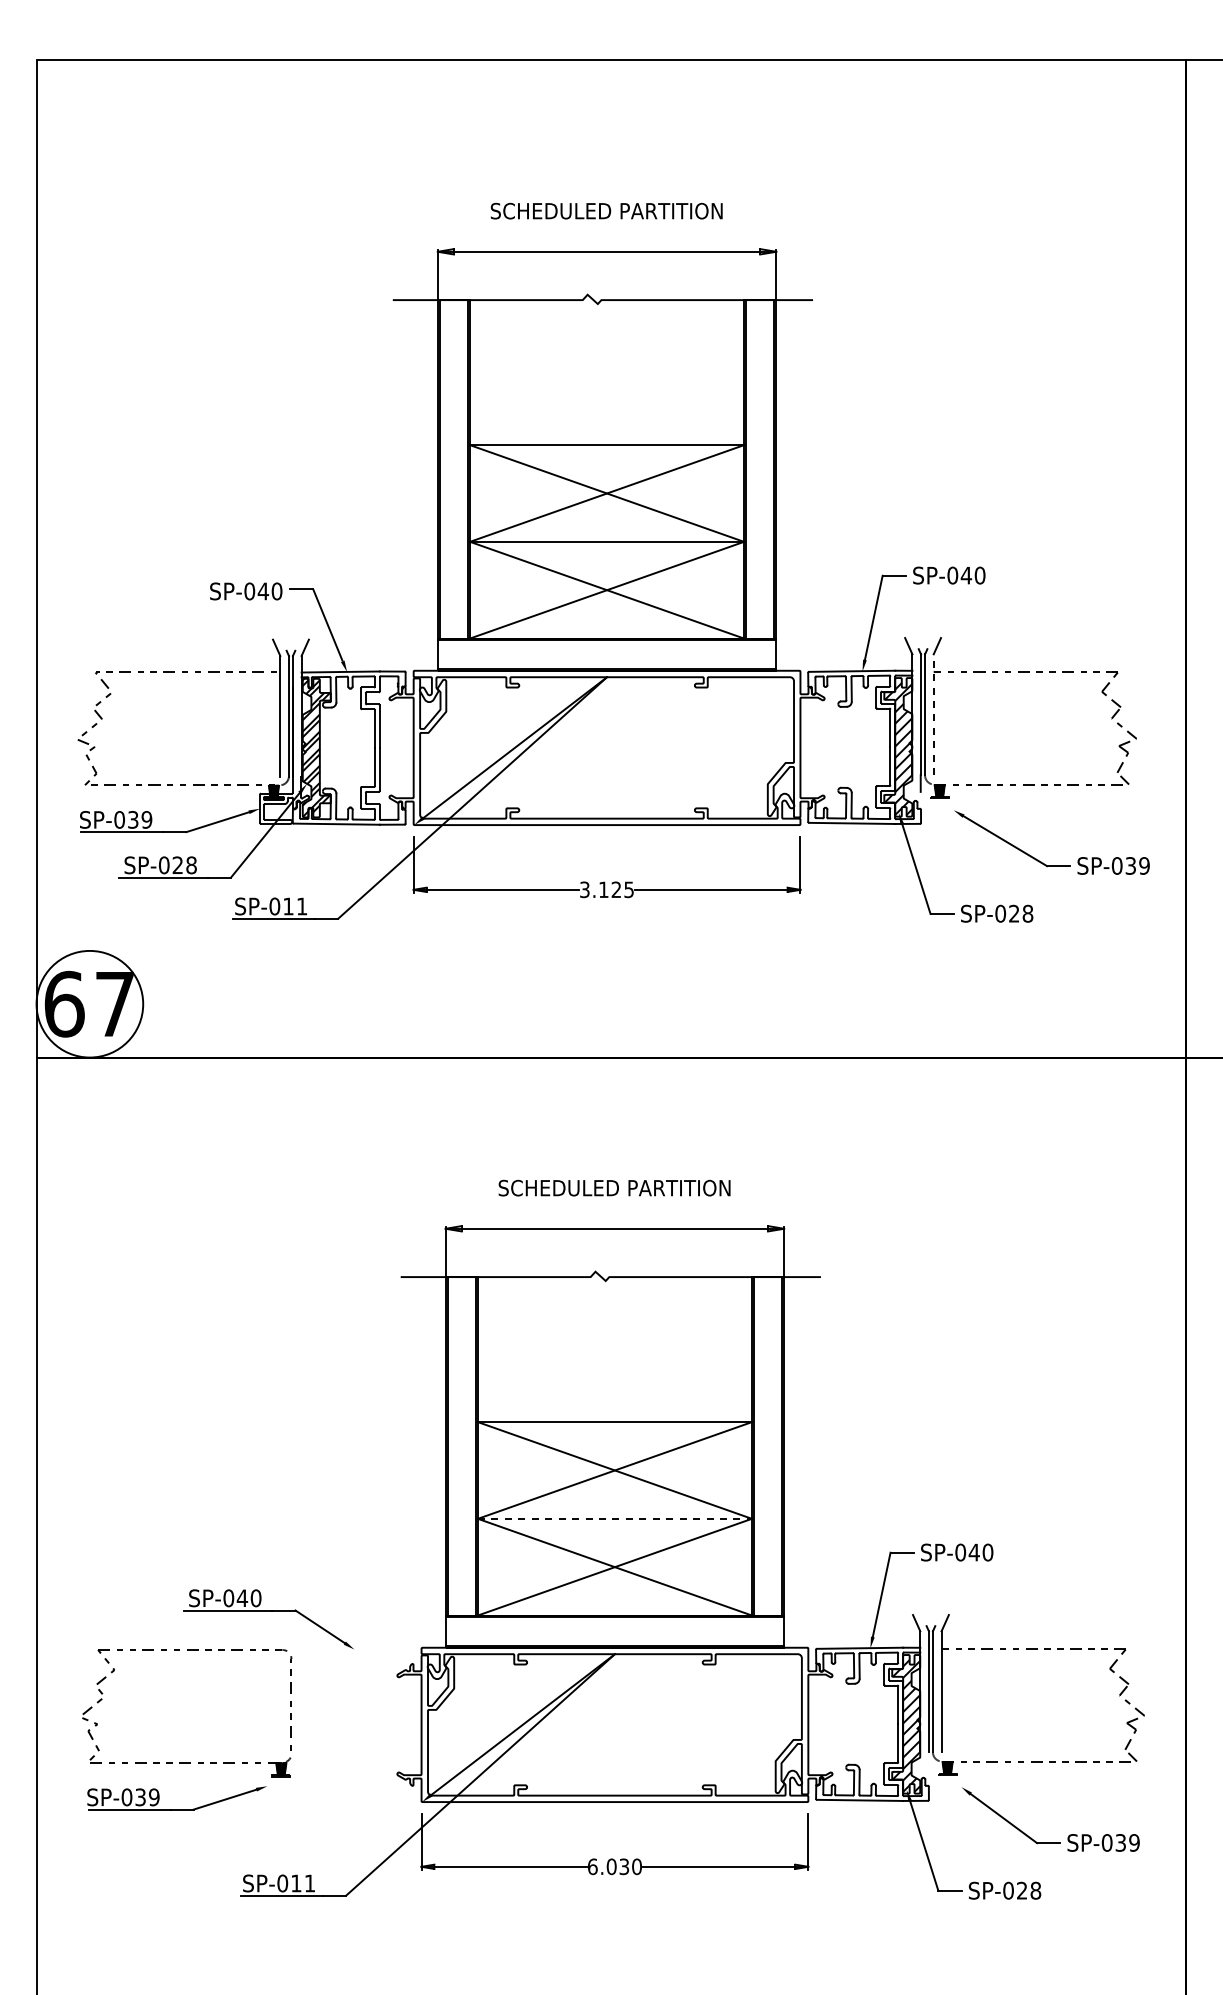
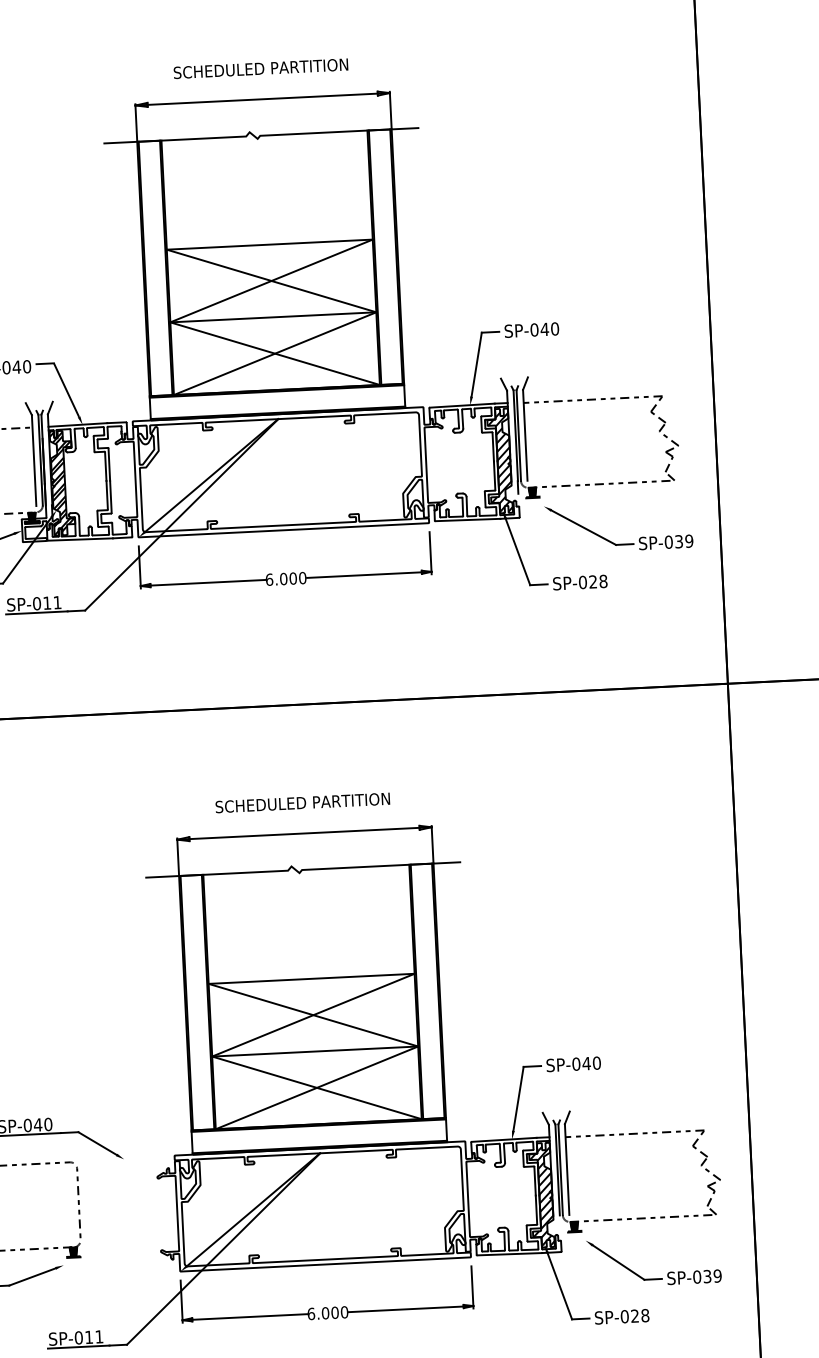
line: (933, 714) -> (525, 435), dashed -> solid
text: (607, 889) -> (286, 578), 3.125 -> 6.000
line: (614, 1518) -> (314, 1051), dashed -> solid
text: (624, 1866) -> (335, 1312), 6.030 -> 6.000

